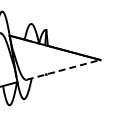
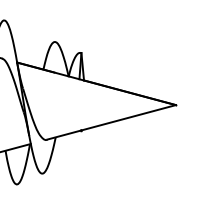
line: (64, 69) -> (113, 121), dashed -> solid

